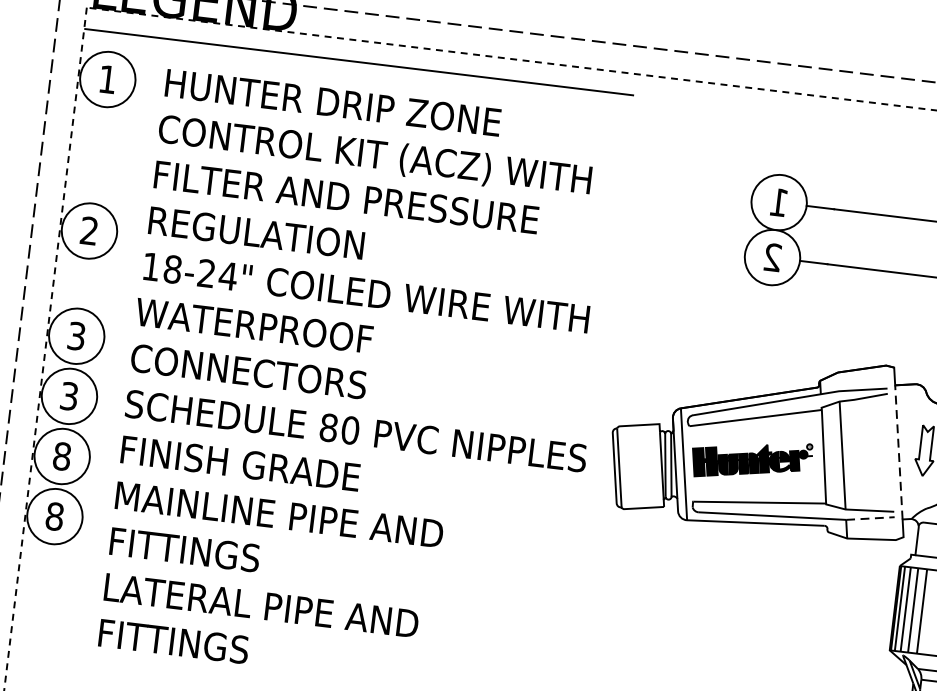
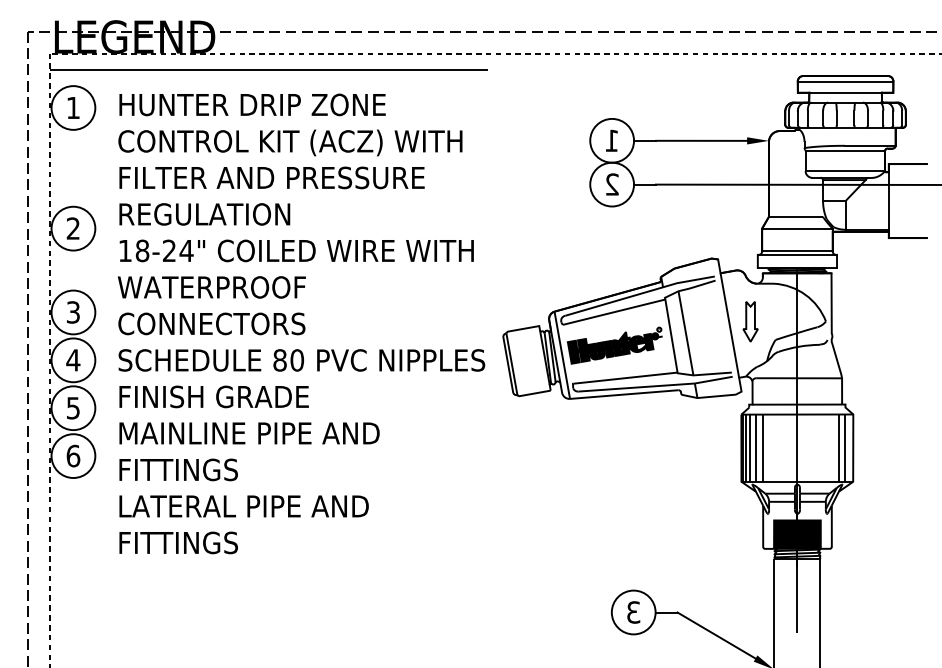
text: (69, 396) -> (73, 360), 3 -> 4
line: (898, 452) -> (729, 325), dashed -> solid
text: (62, 456) -> (73, 408), 8 -> 5
text: (55, 515) -> (73, 455), 8 -> 6
line: (871, 519) -> (714, 380), dashed -> solid

